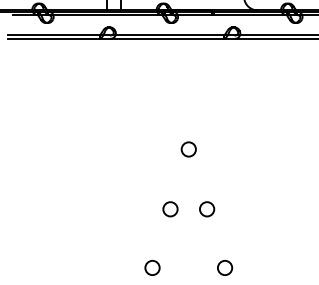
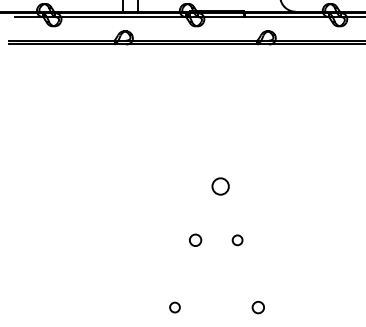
circle: (188, 149) -> (220, 186), moved
circle: (170, 209) -> (195, 240), size x0.7
circle: (206, 209) -> (237, 240), size x0.6
circle: (152, 267) -> (174, 307), size x0.6
circle: (225, 267) -> (258, 307), size x0.7

